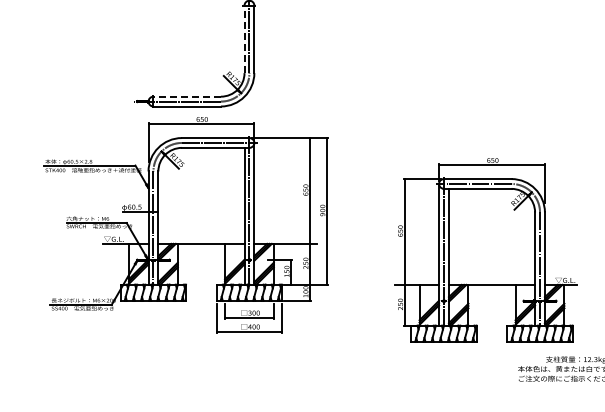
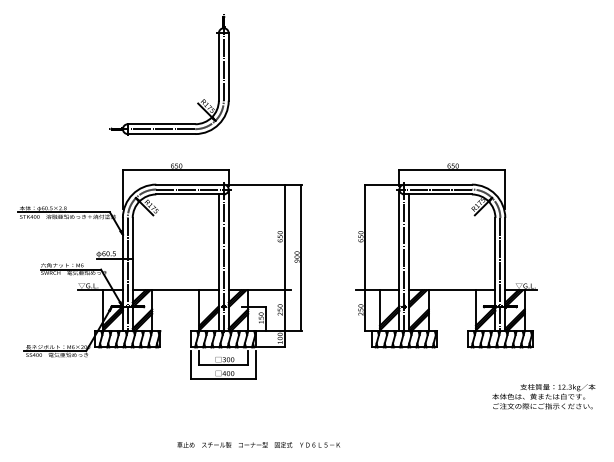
line: (244, 38) -> (218, 66), dashed -> solid
line: (187, 96) -> (161, 124), dashed -> solid
part: (185, 224) -> (159, 271), moved
part: (486, 249) -> (446, 255), moved

